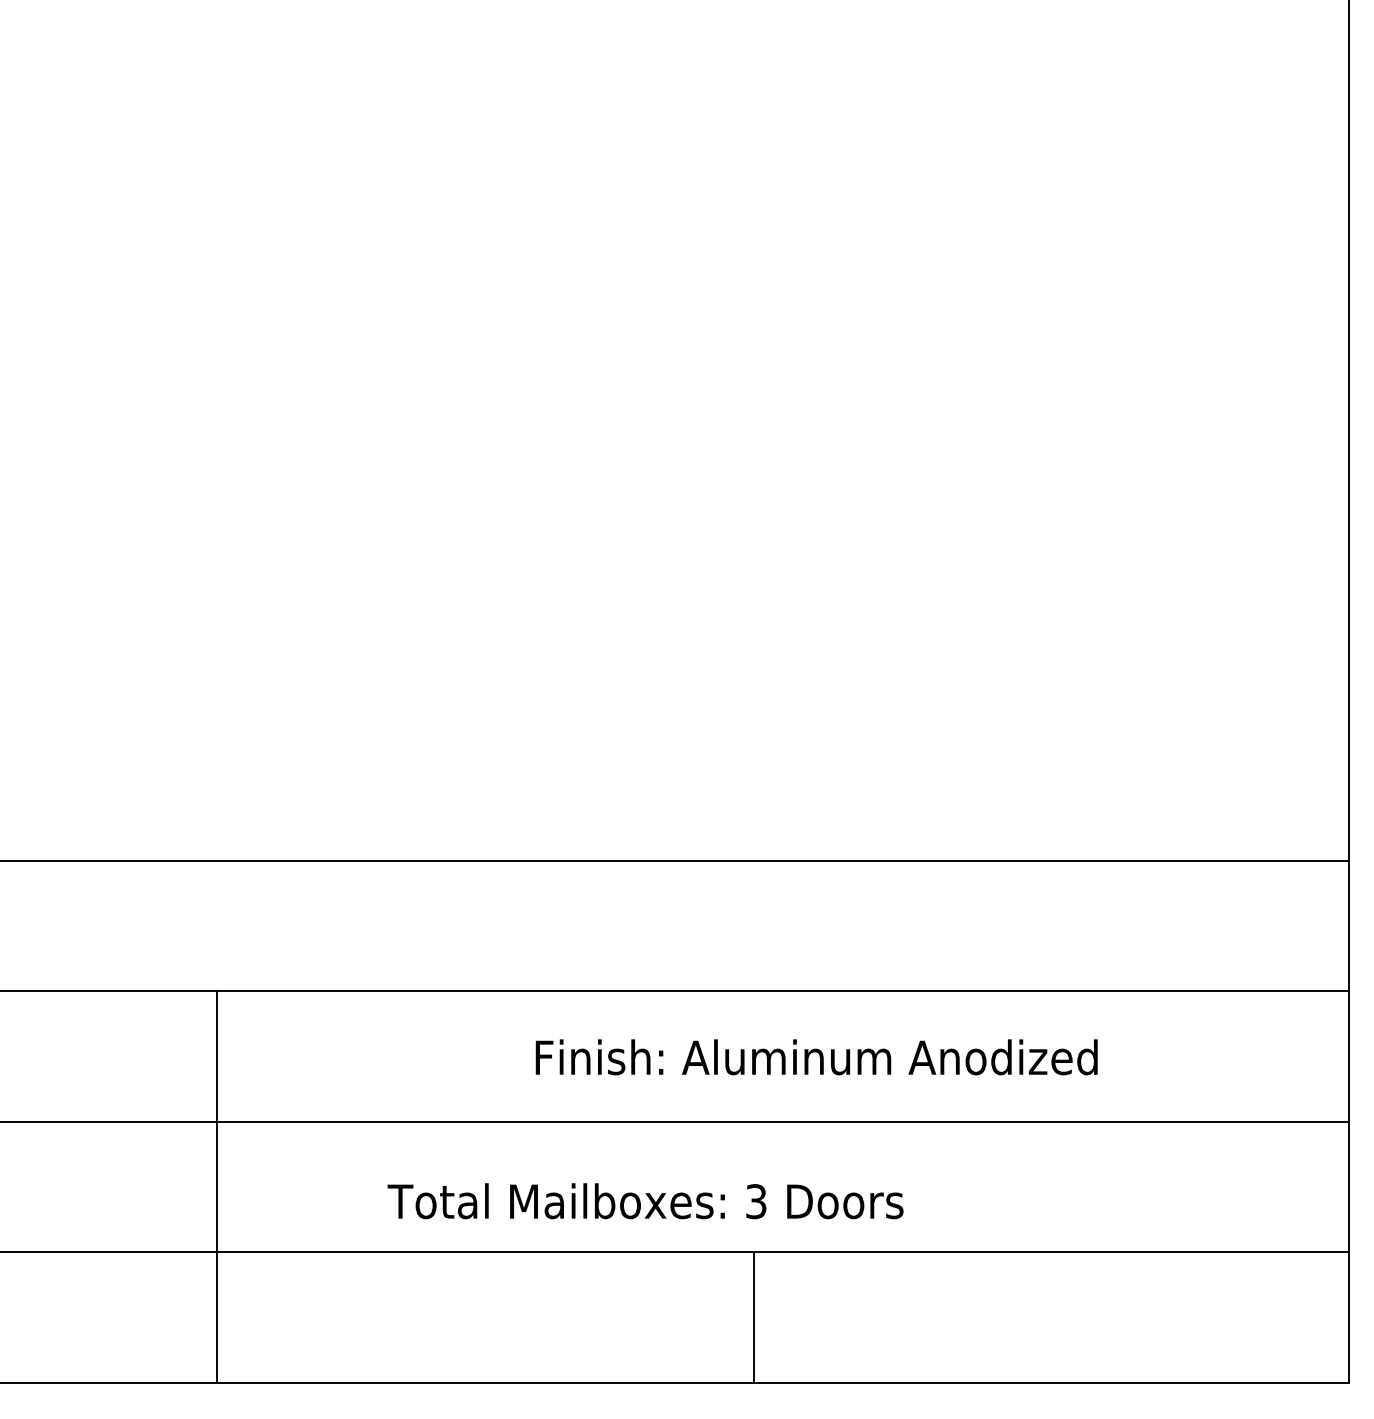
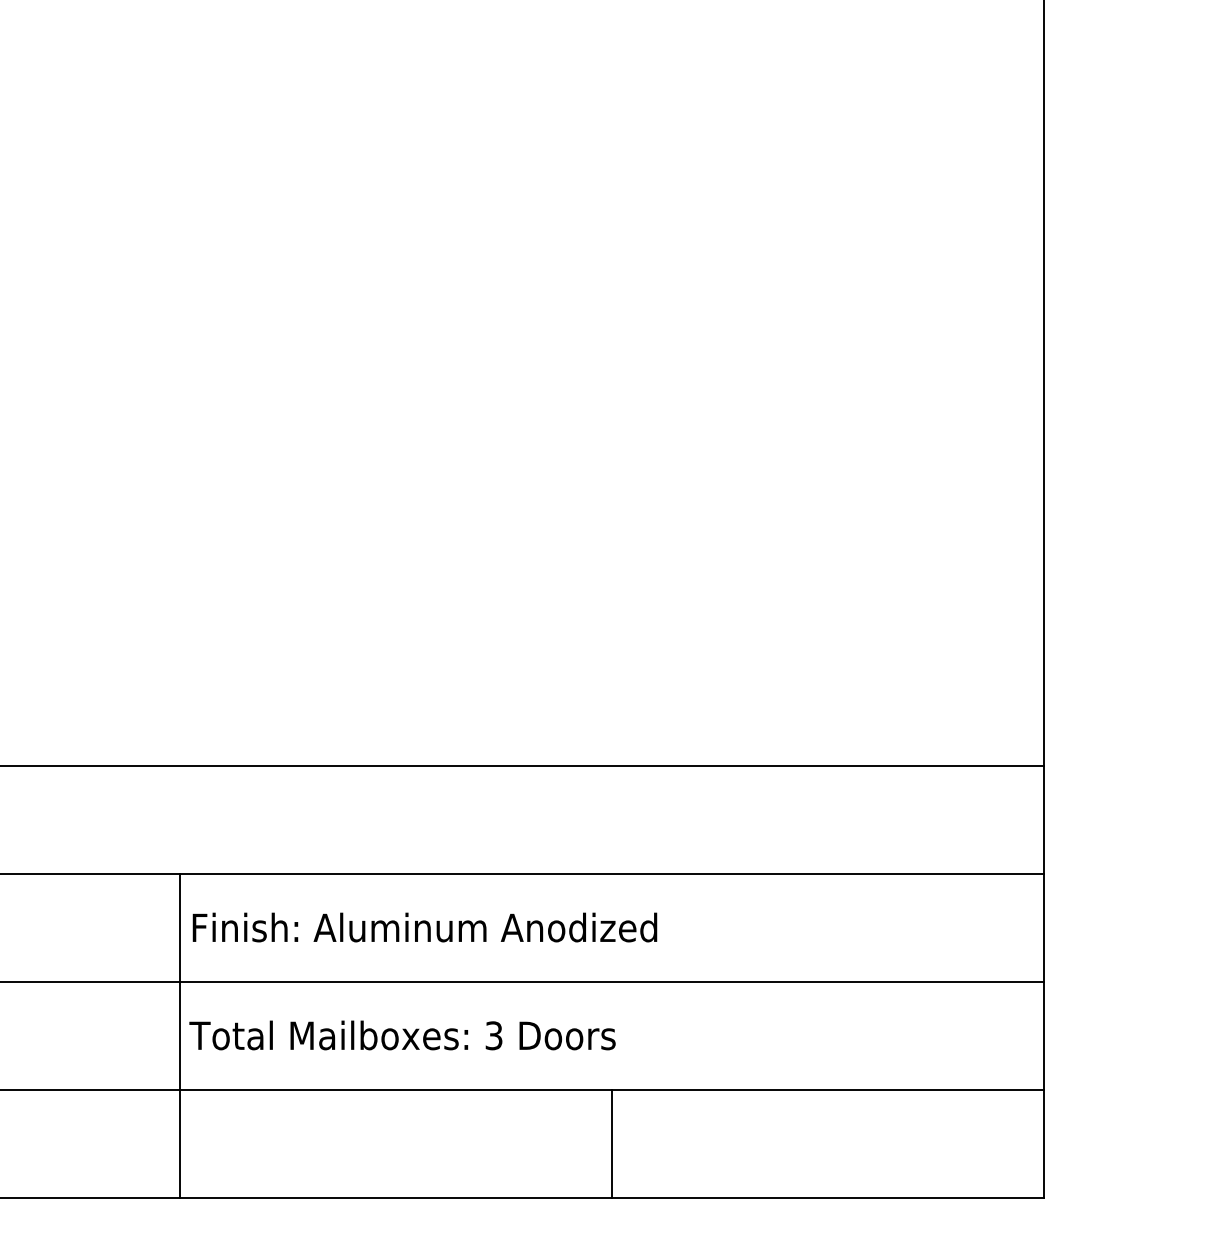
text: (816, 1057) -> (424, 927), moved
line: (217, 1186) -> (180, 1035), moved
text: (645, 1201) -> (402, 1035), moved
line: (754, 1317) -> (612, 1143), moved

